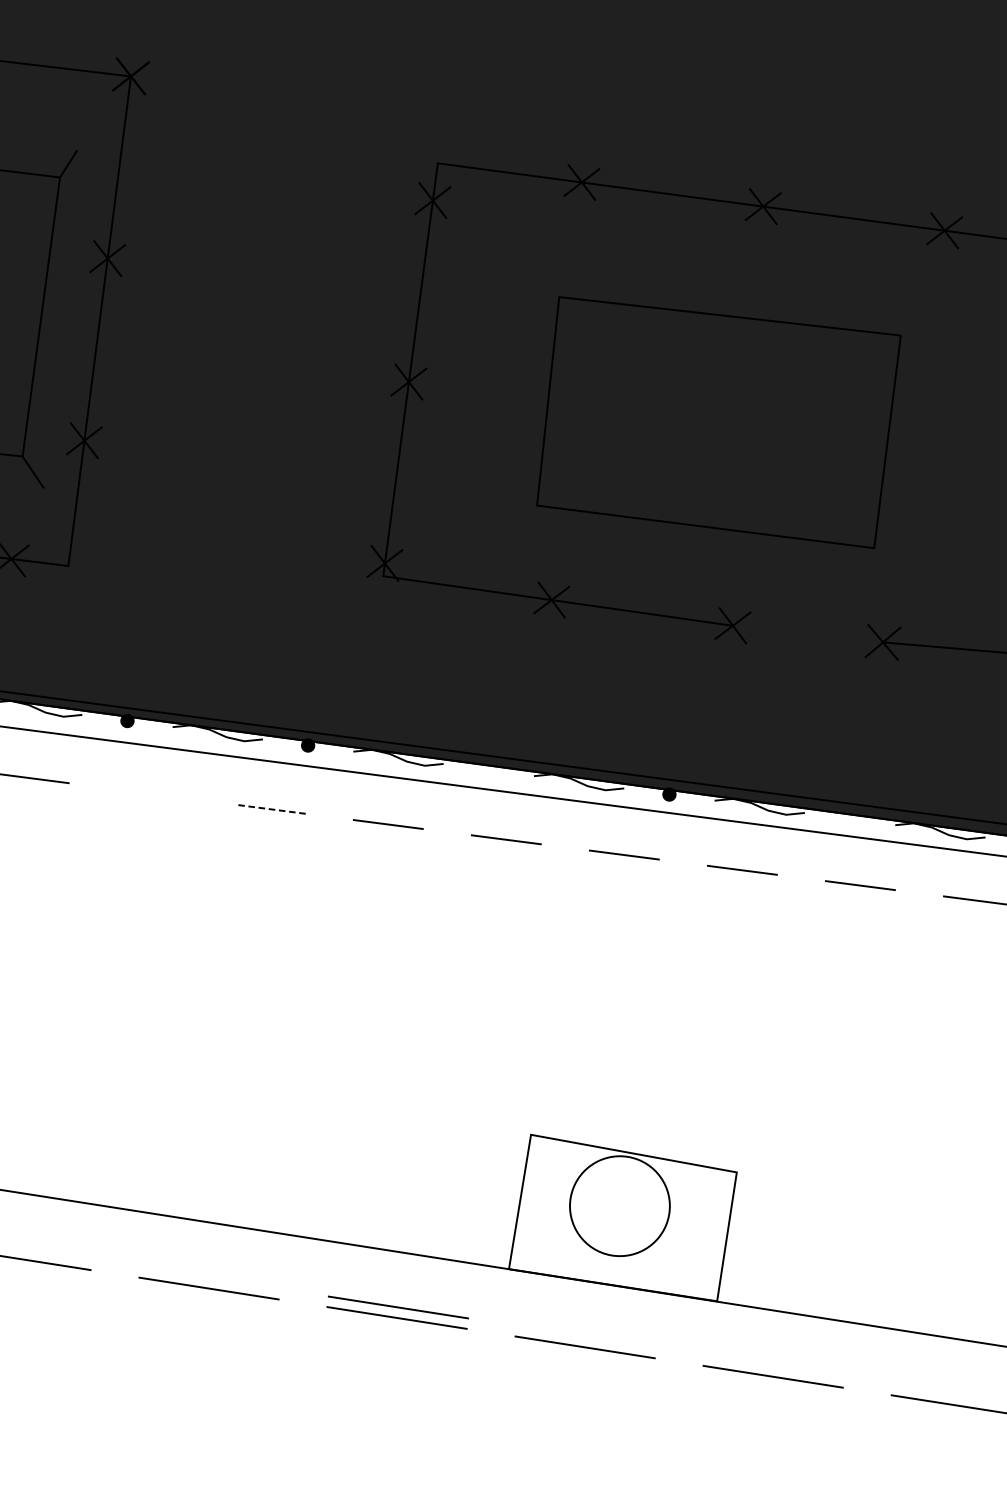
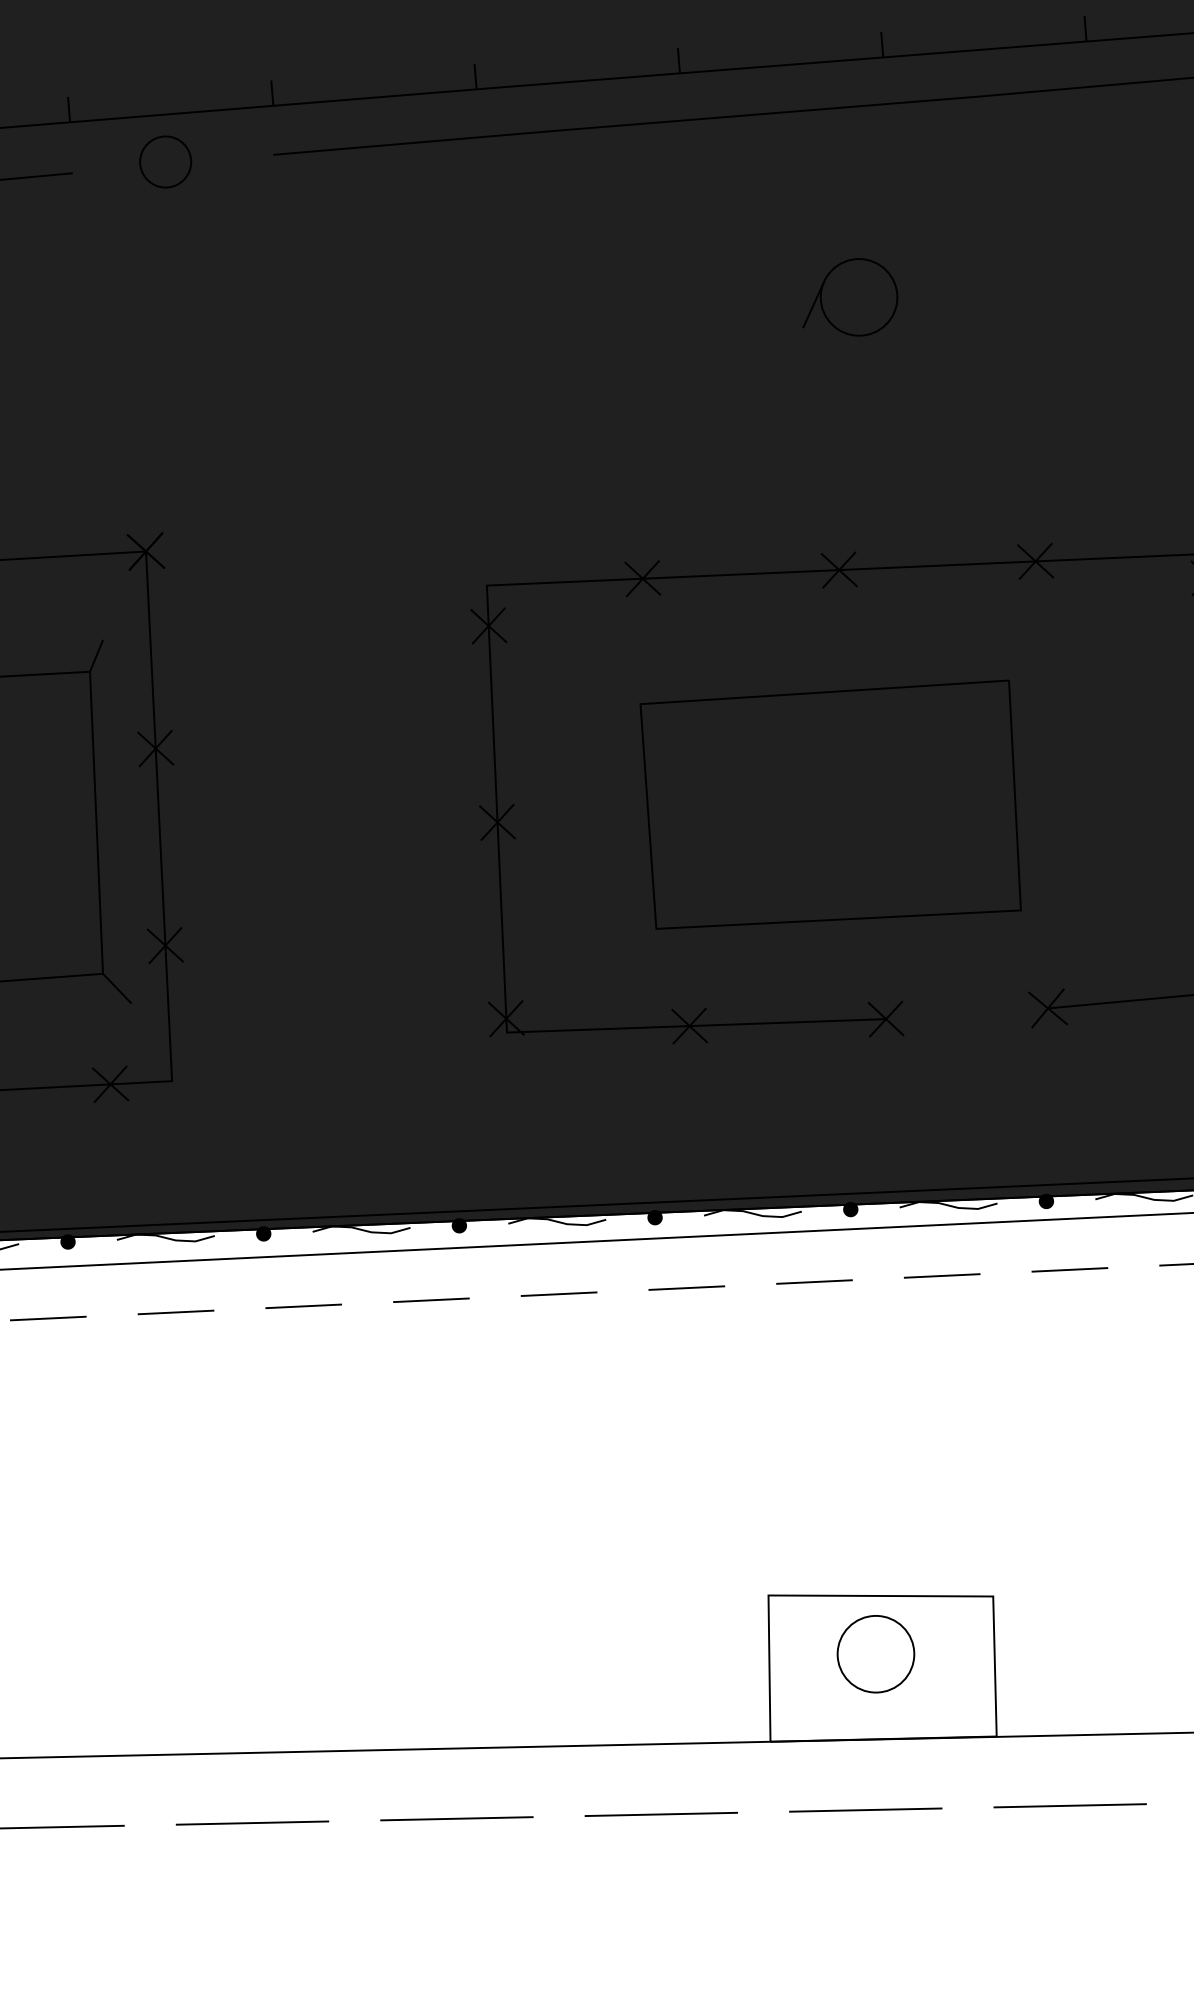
fill: (488, 769) -> (654, 1217), added
line: (152, 793) -> (303, 1305), added
line: (269, 809) -> (430, 1300), dashed -> solid
fill: (850, 819) -> (1046, 1201), added
circle: (619, 1205) -> (875, 1653), size x0.71
line: (398, 1306) -> (660, 1802), removed

